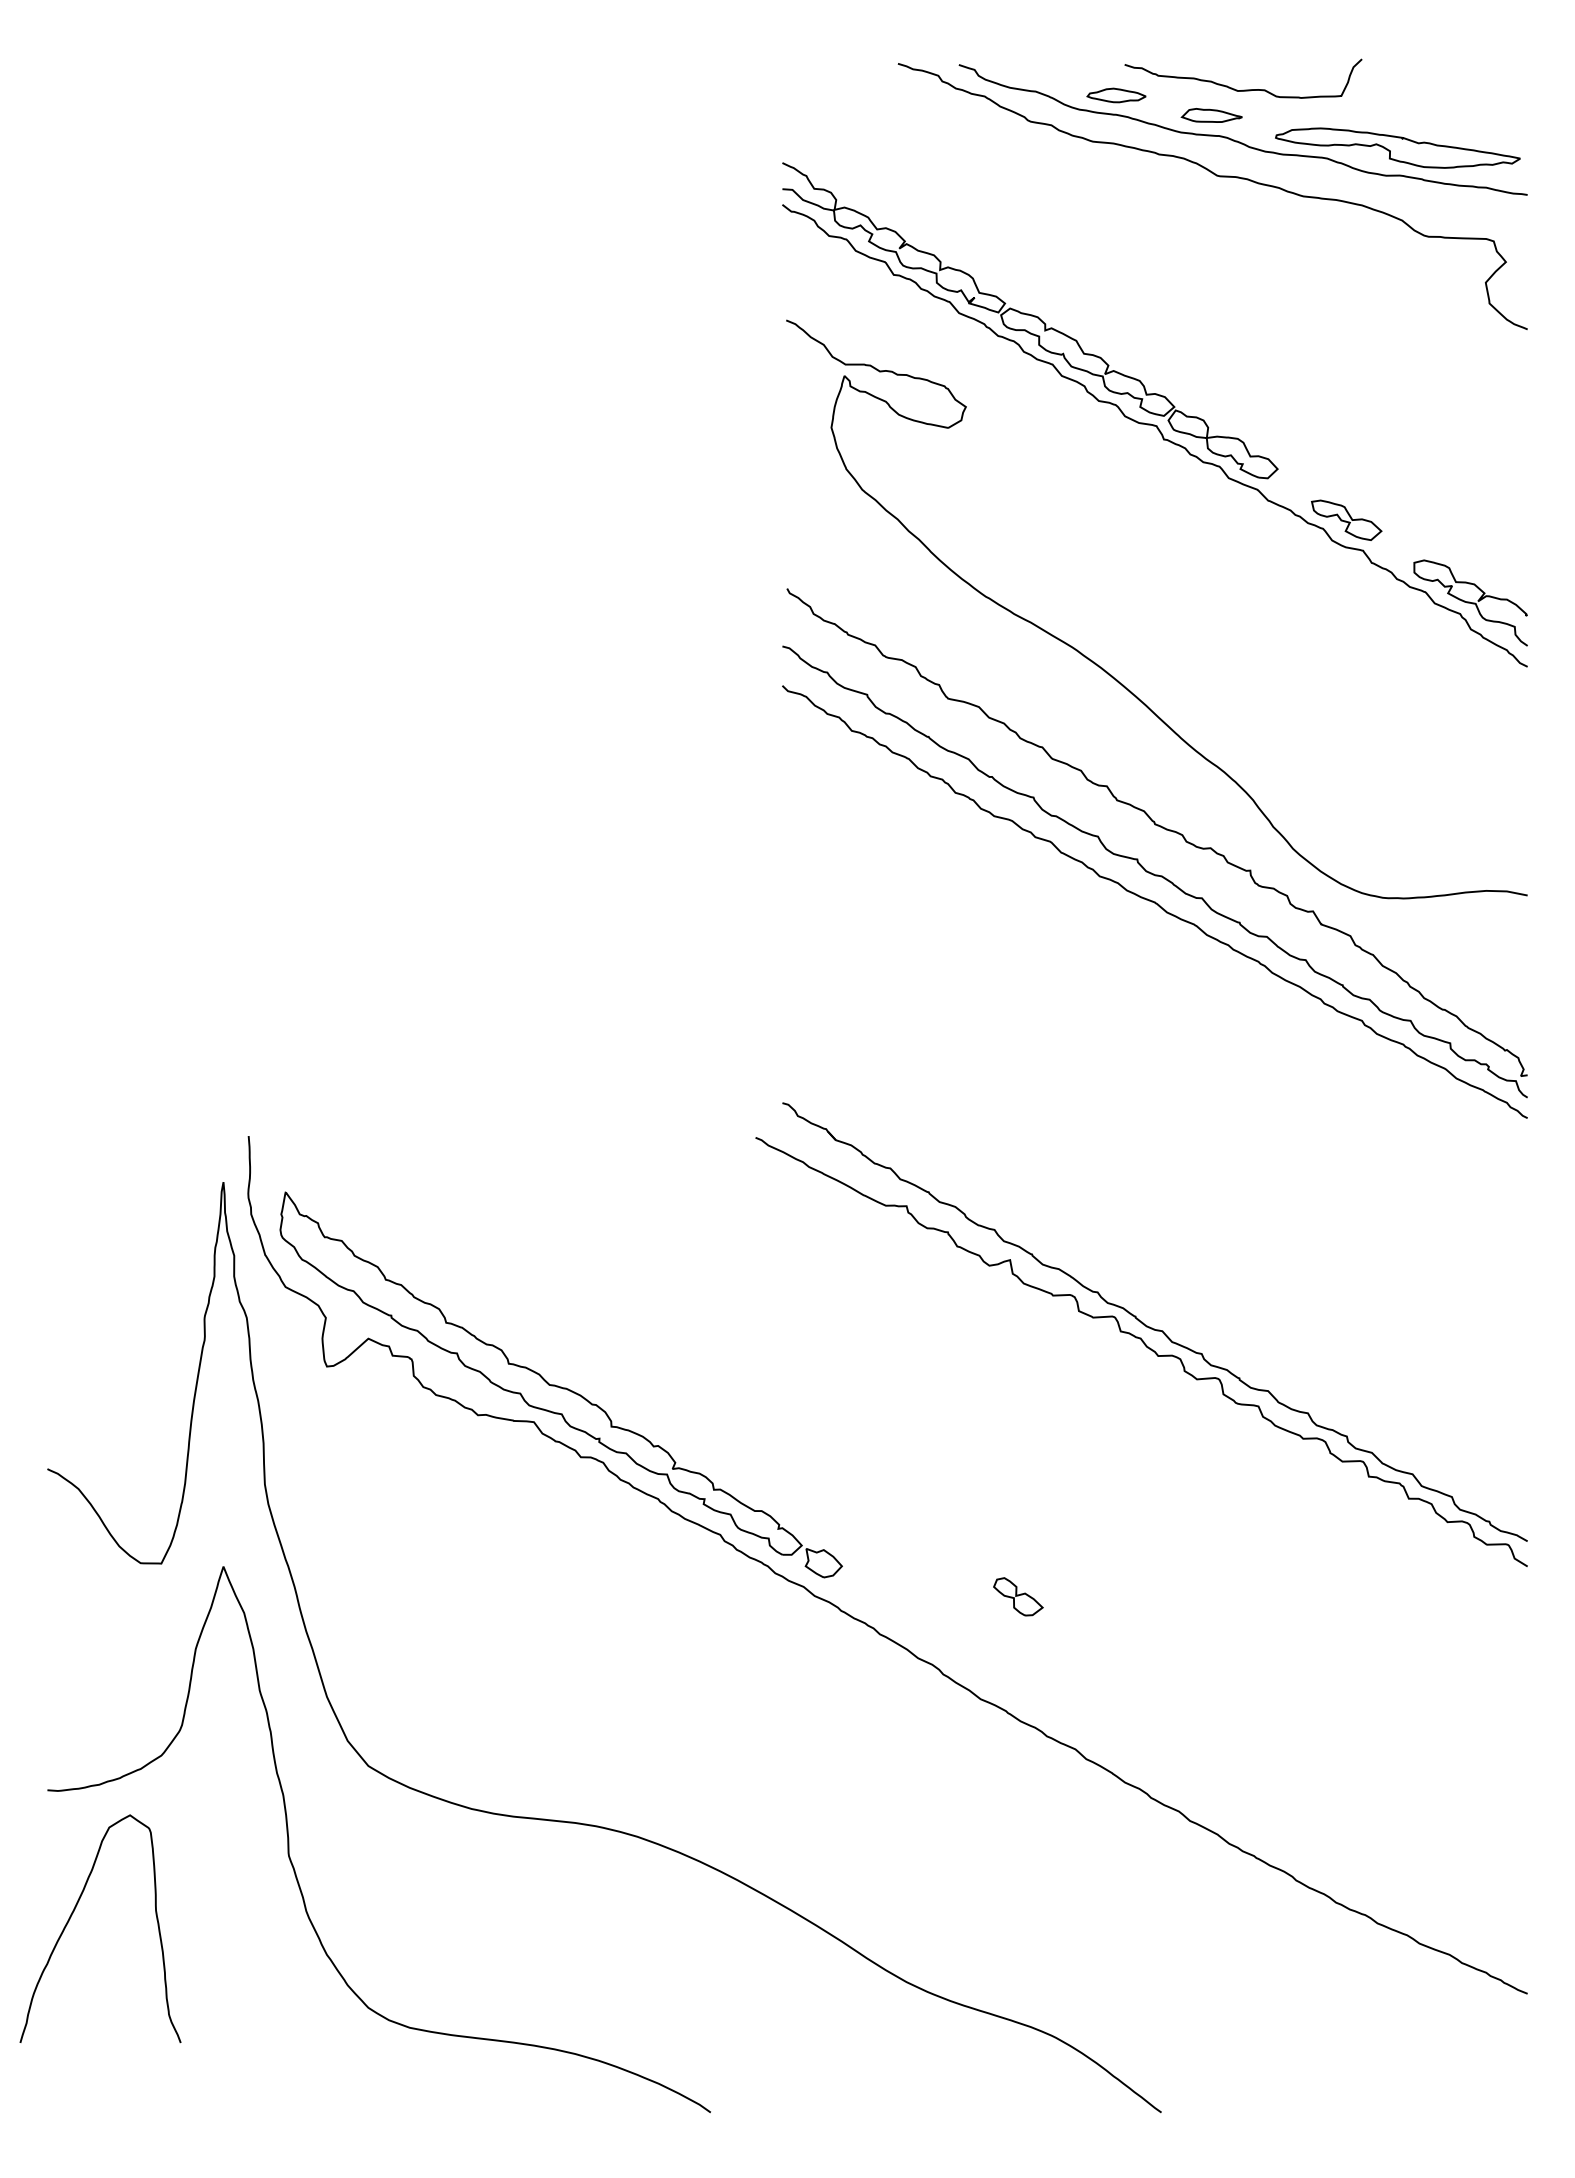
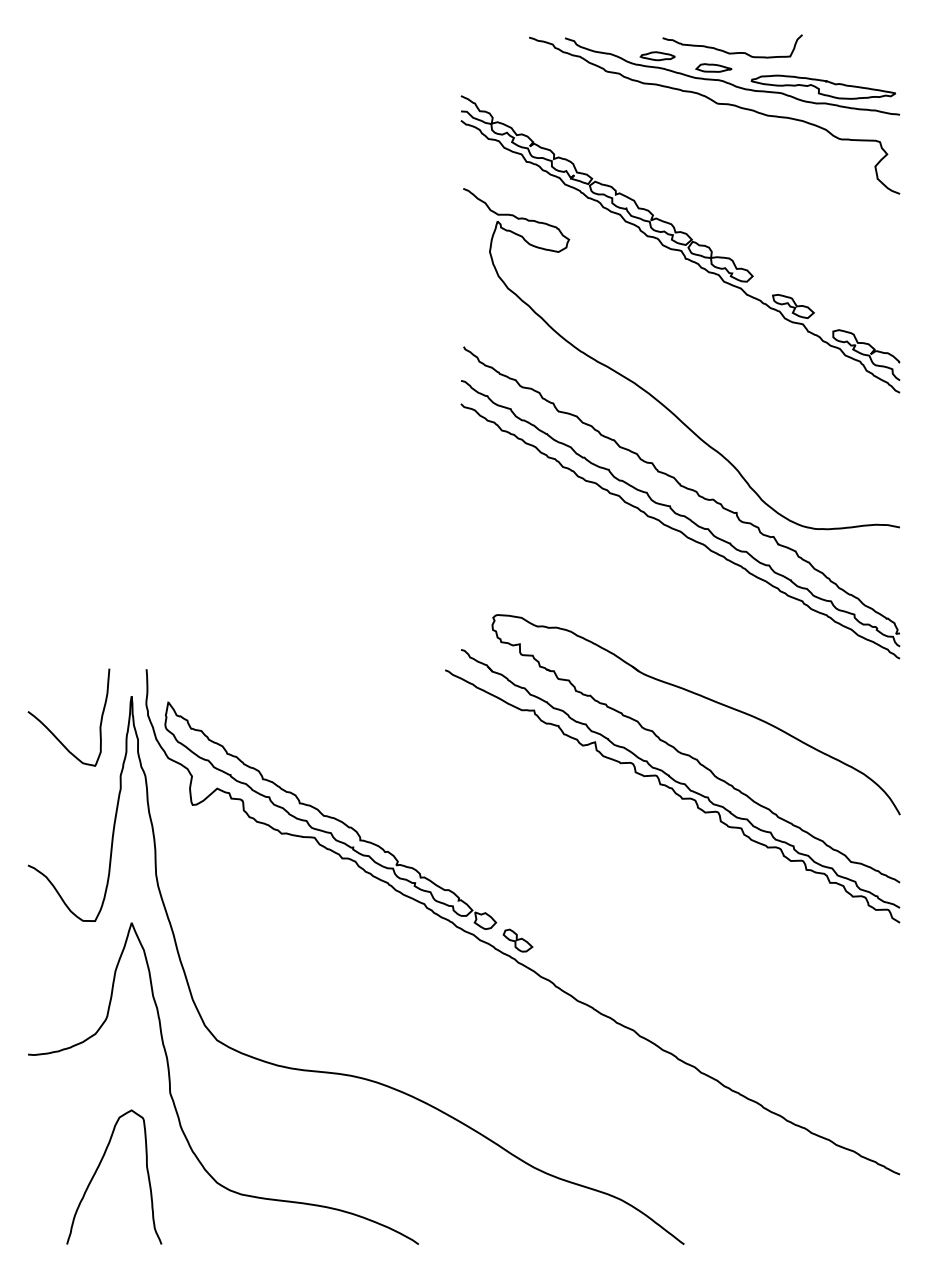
curve: (88, 1243) -> (52, 732), added
part: (1170, 1280) -> (689, 754), added
part: (1017, 1596) -> (517, 940), moved
curve: (75, 1912) -> (99, 1167), moved

